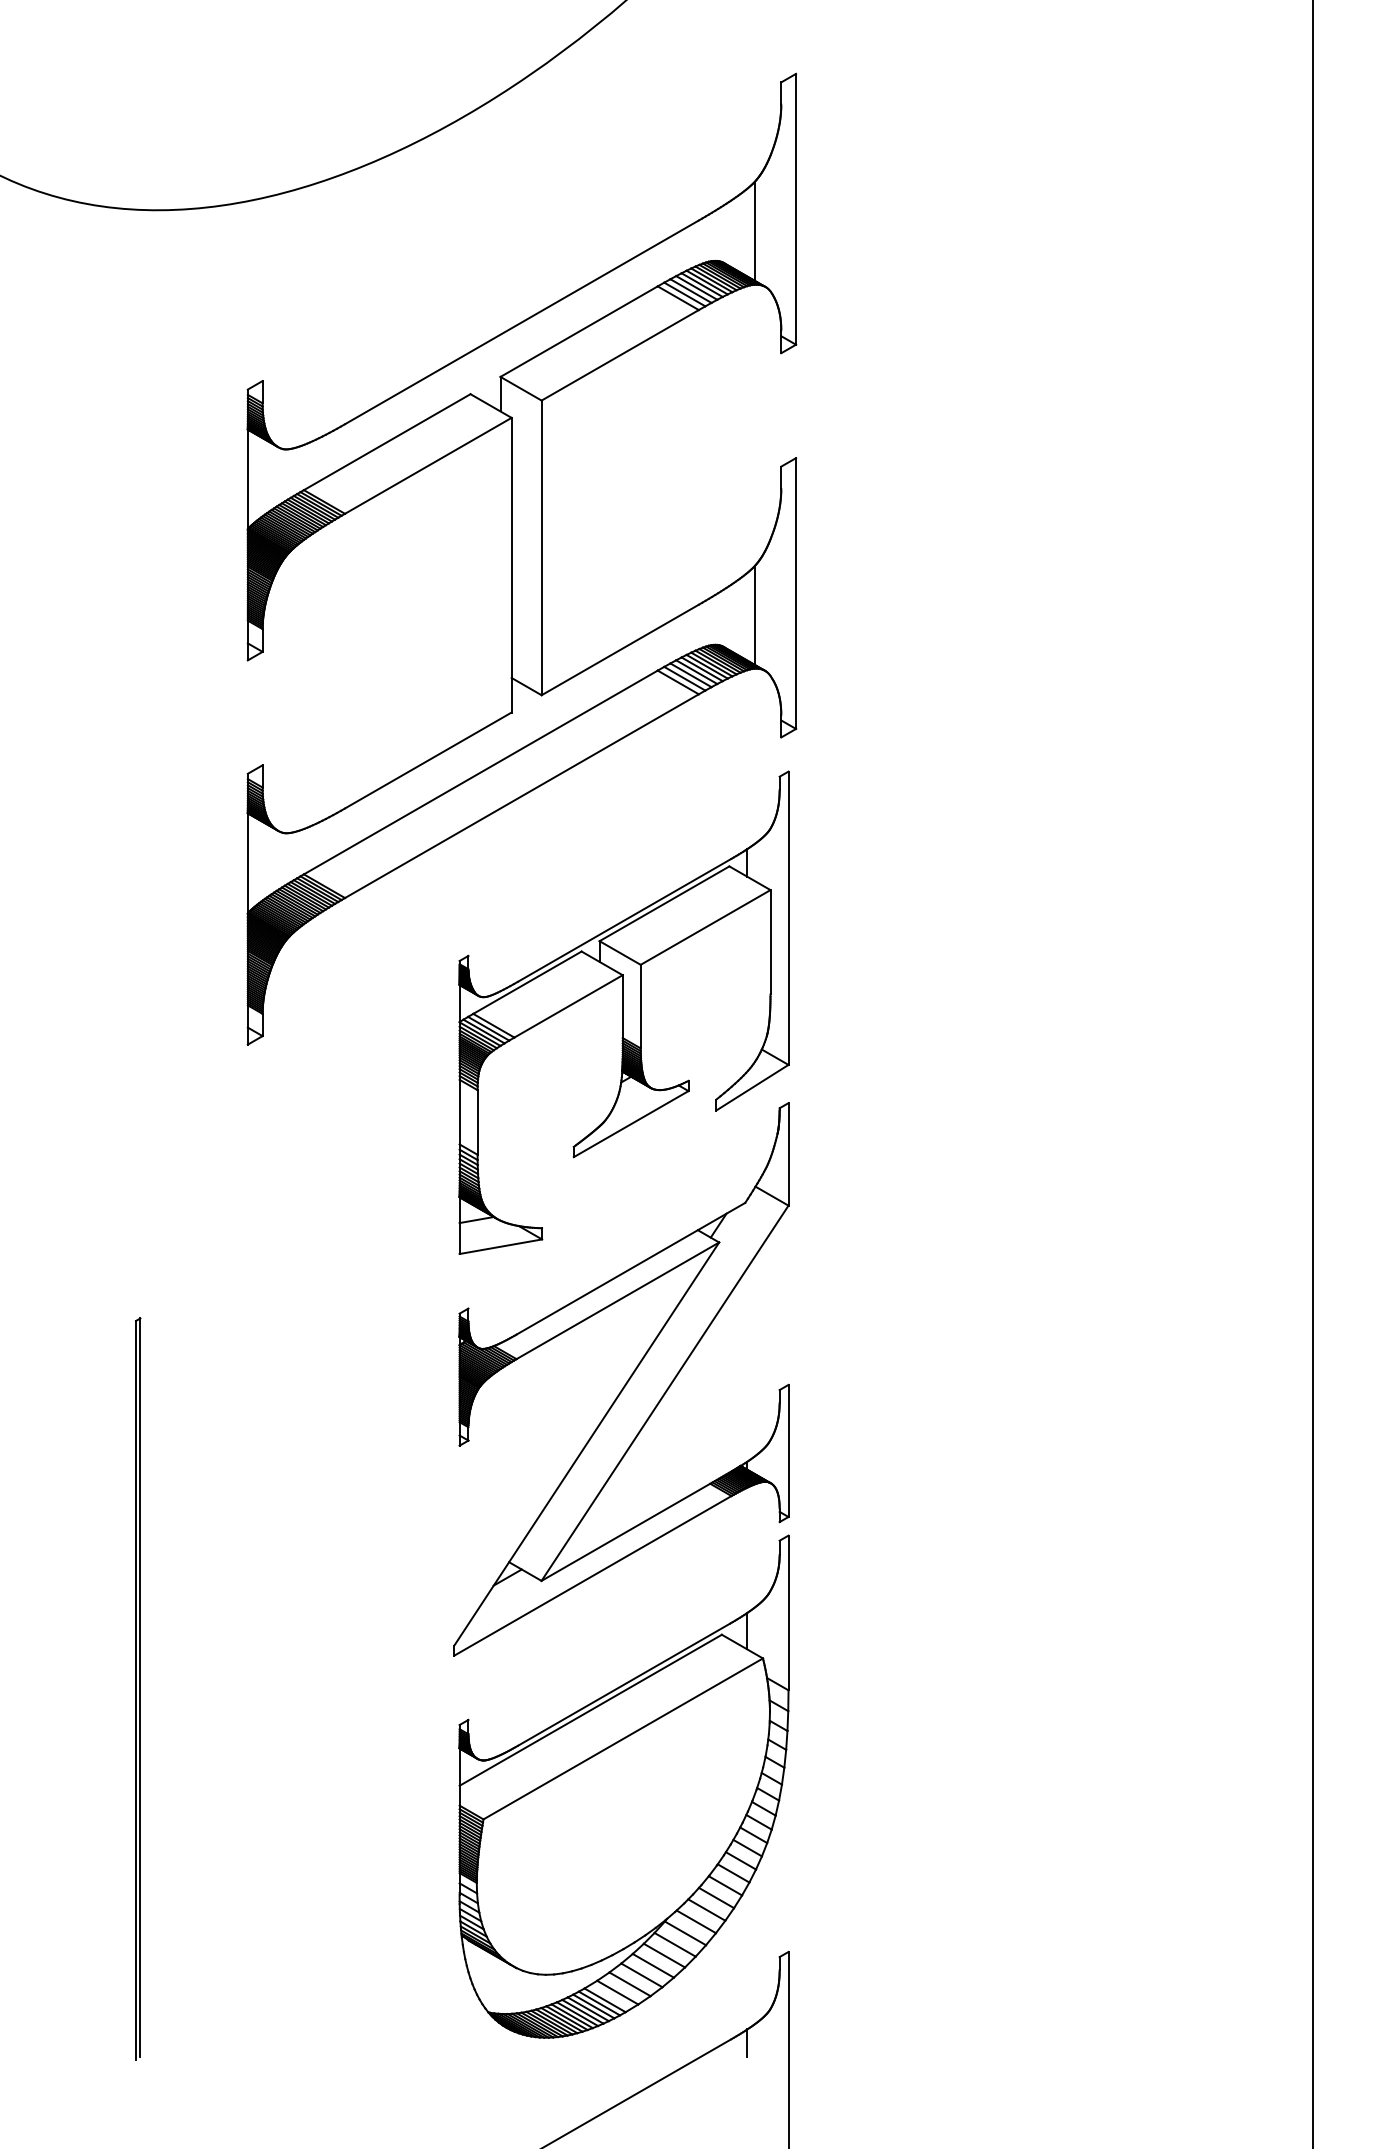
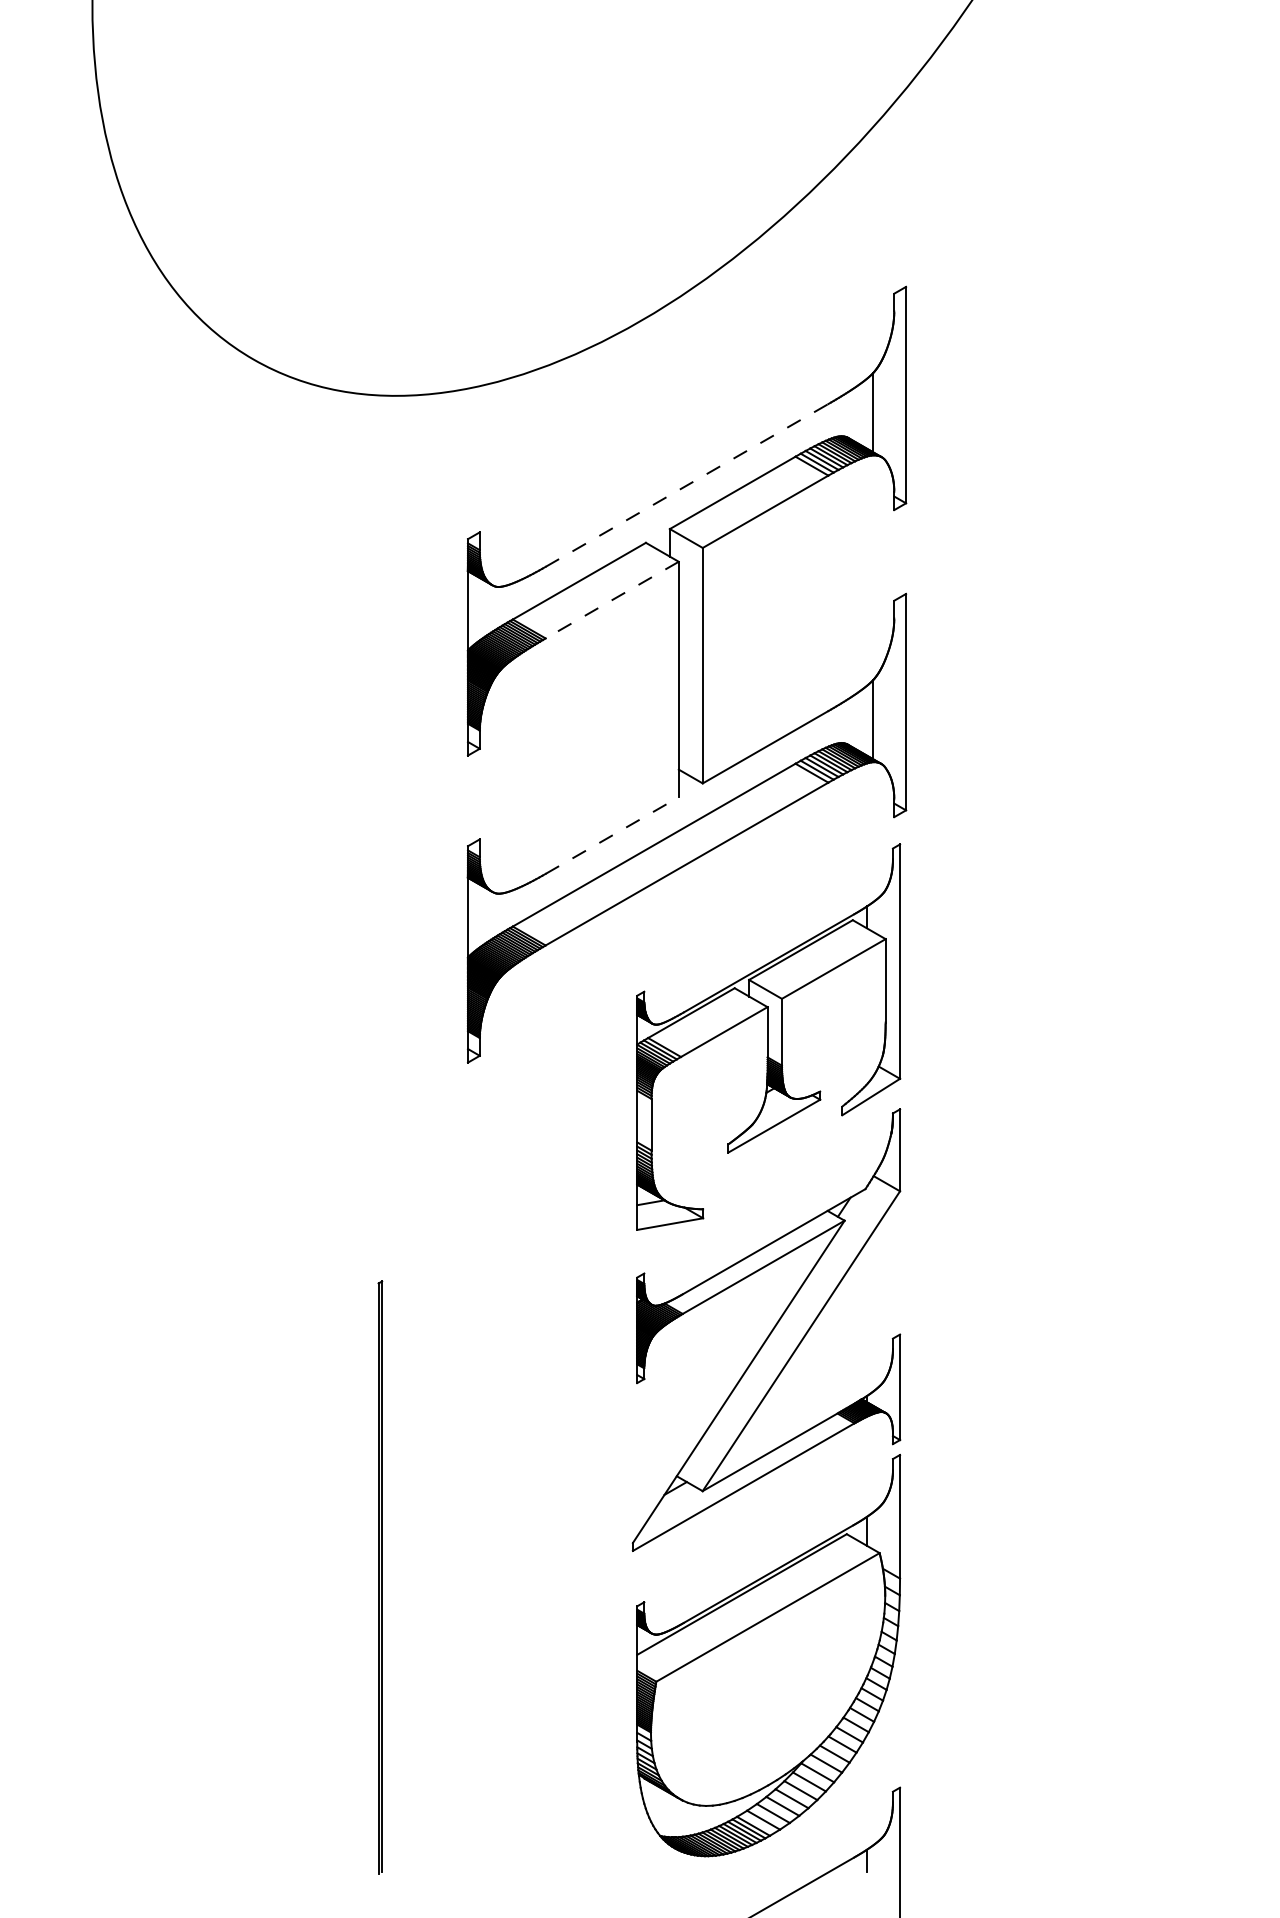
line: (522, 322) -> (687, 485), solid -> dashed
line: (428, 466) -> (612, 600), solid -> dashed
line: (428, 760) -> (612, 835), solid -> dashed

